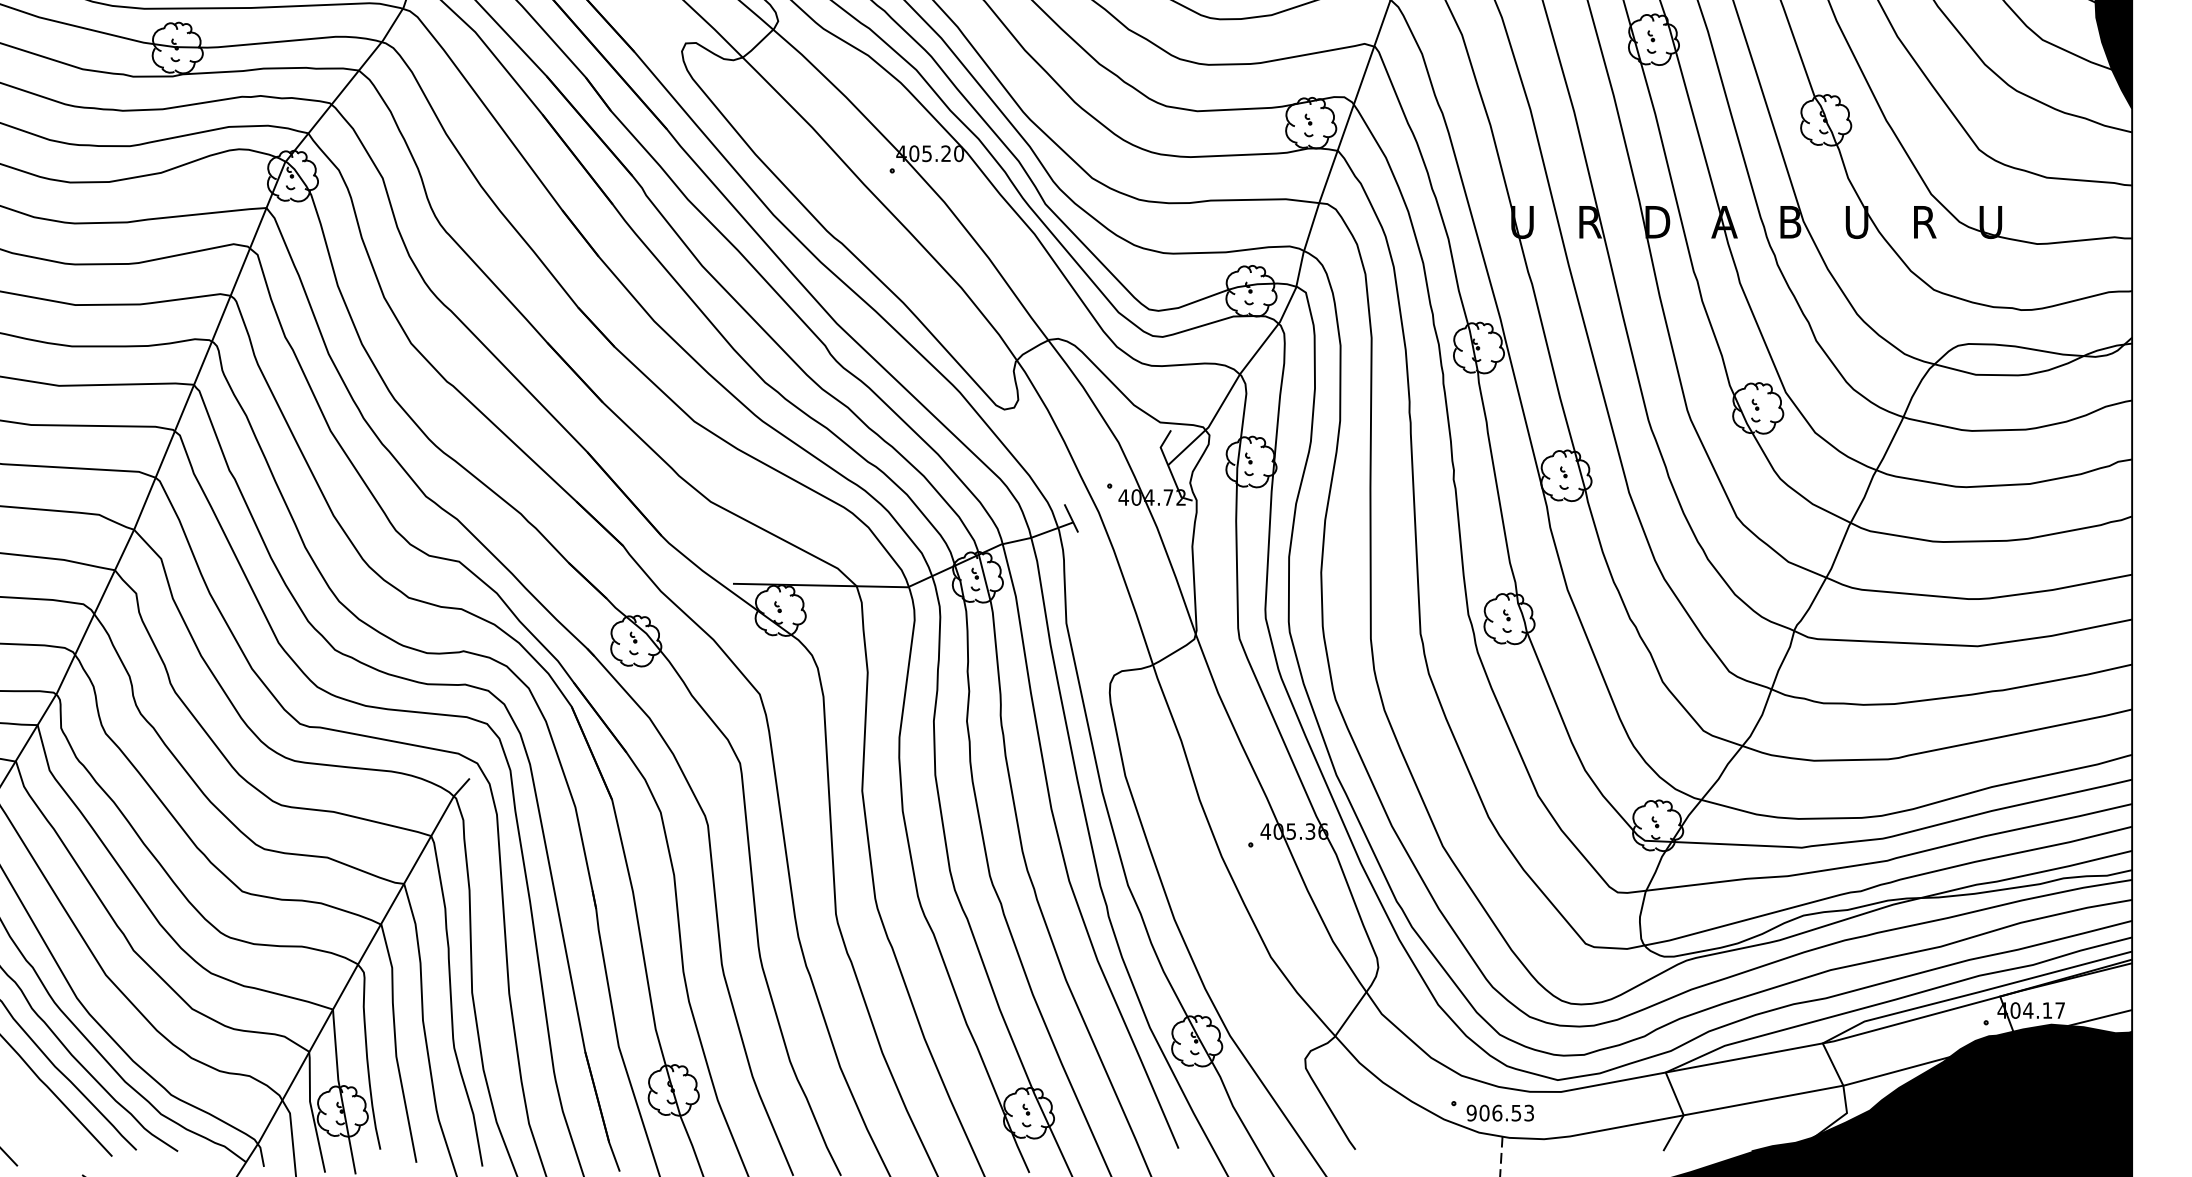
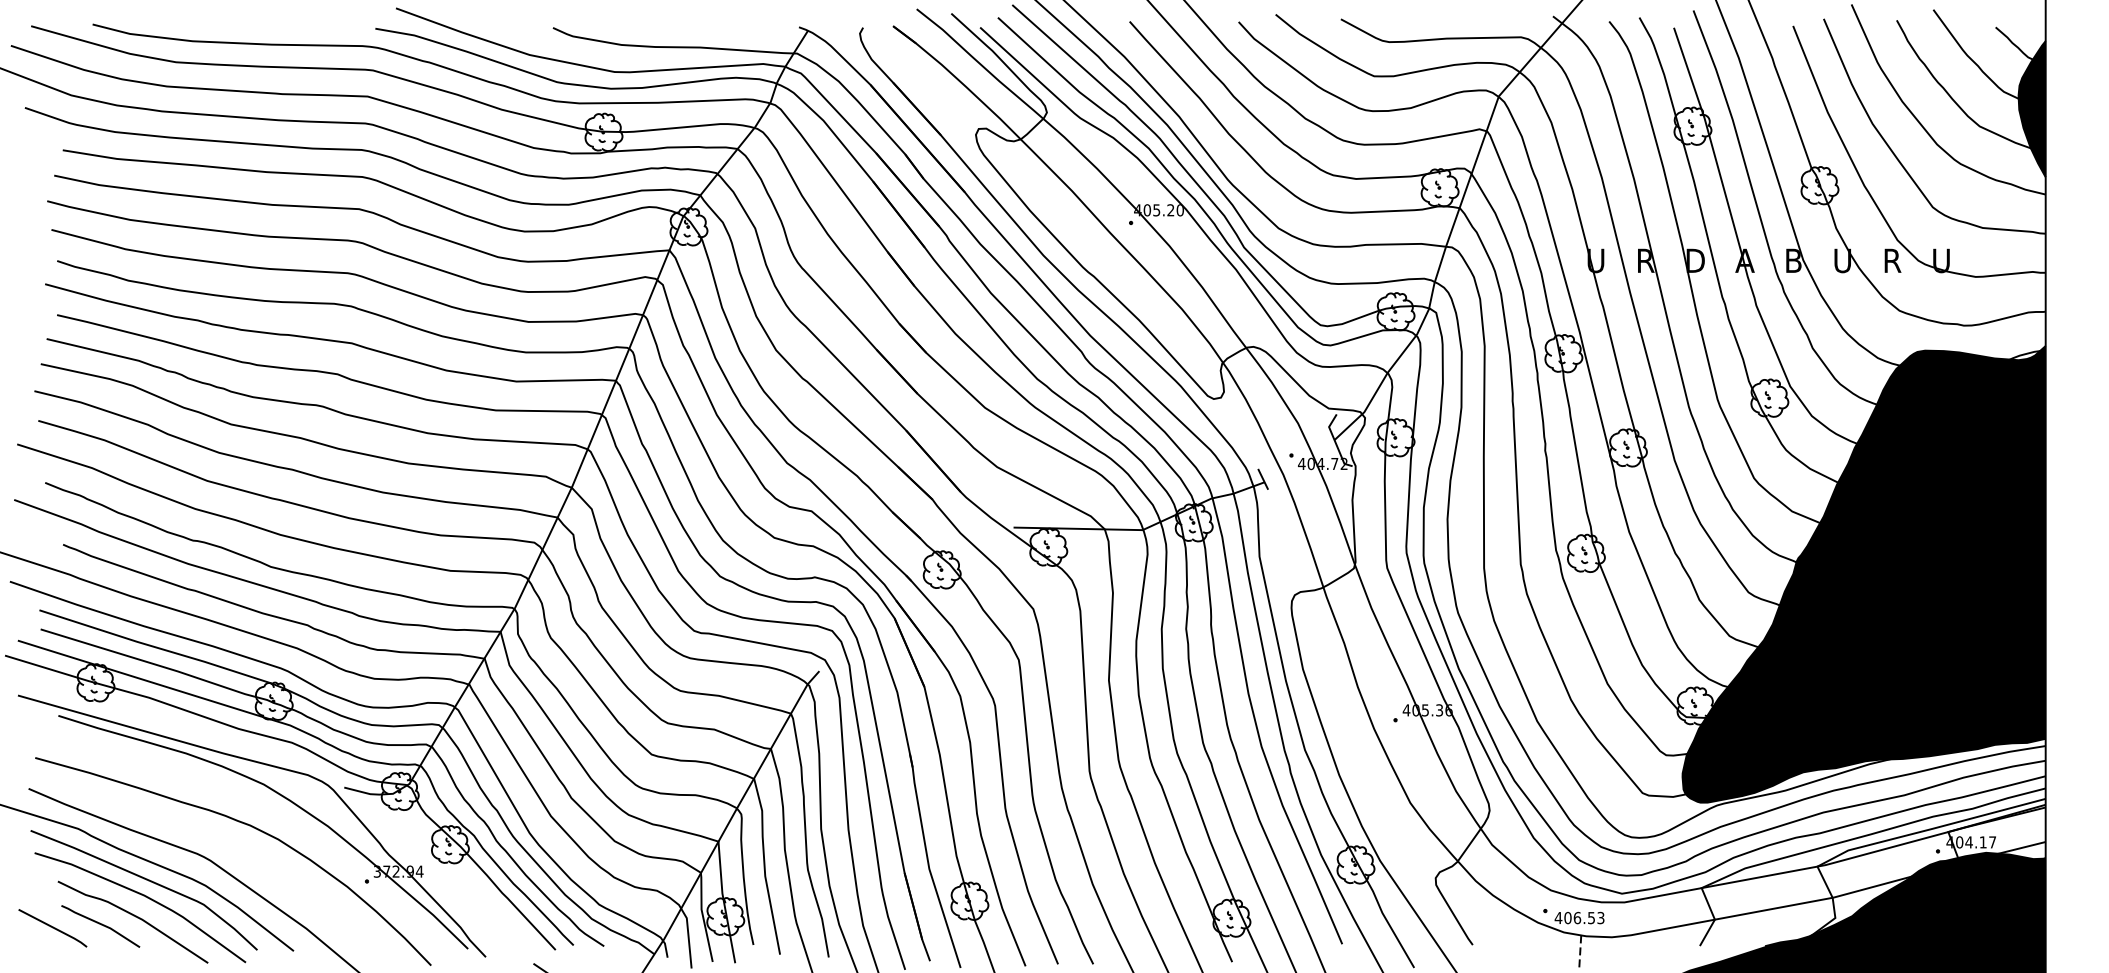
fill: (1885, 647) -> (1863, 574), added
text: (1471, 1112) -> (1558, 917), 906.53 -> 406.53

